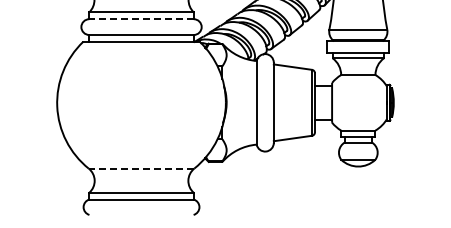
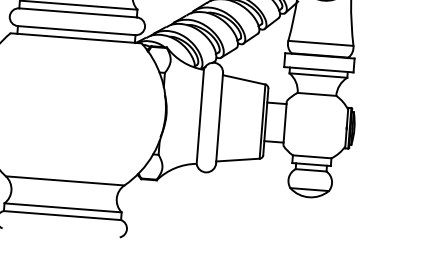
line: (141, 19) -> (78, 13), dashed -> solid
line: (141, 168) -> (65, 180), dashed -> solid

